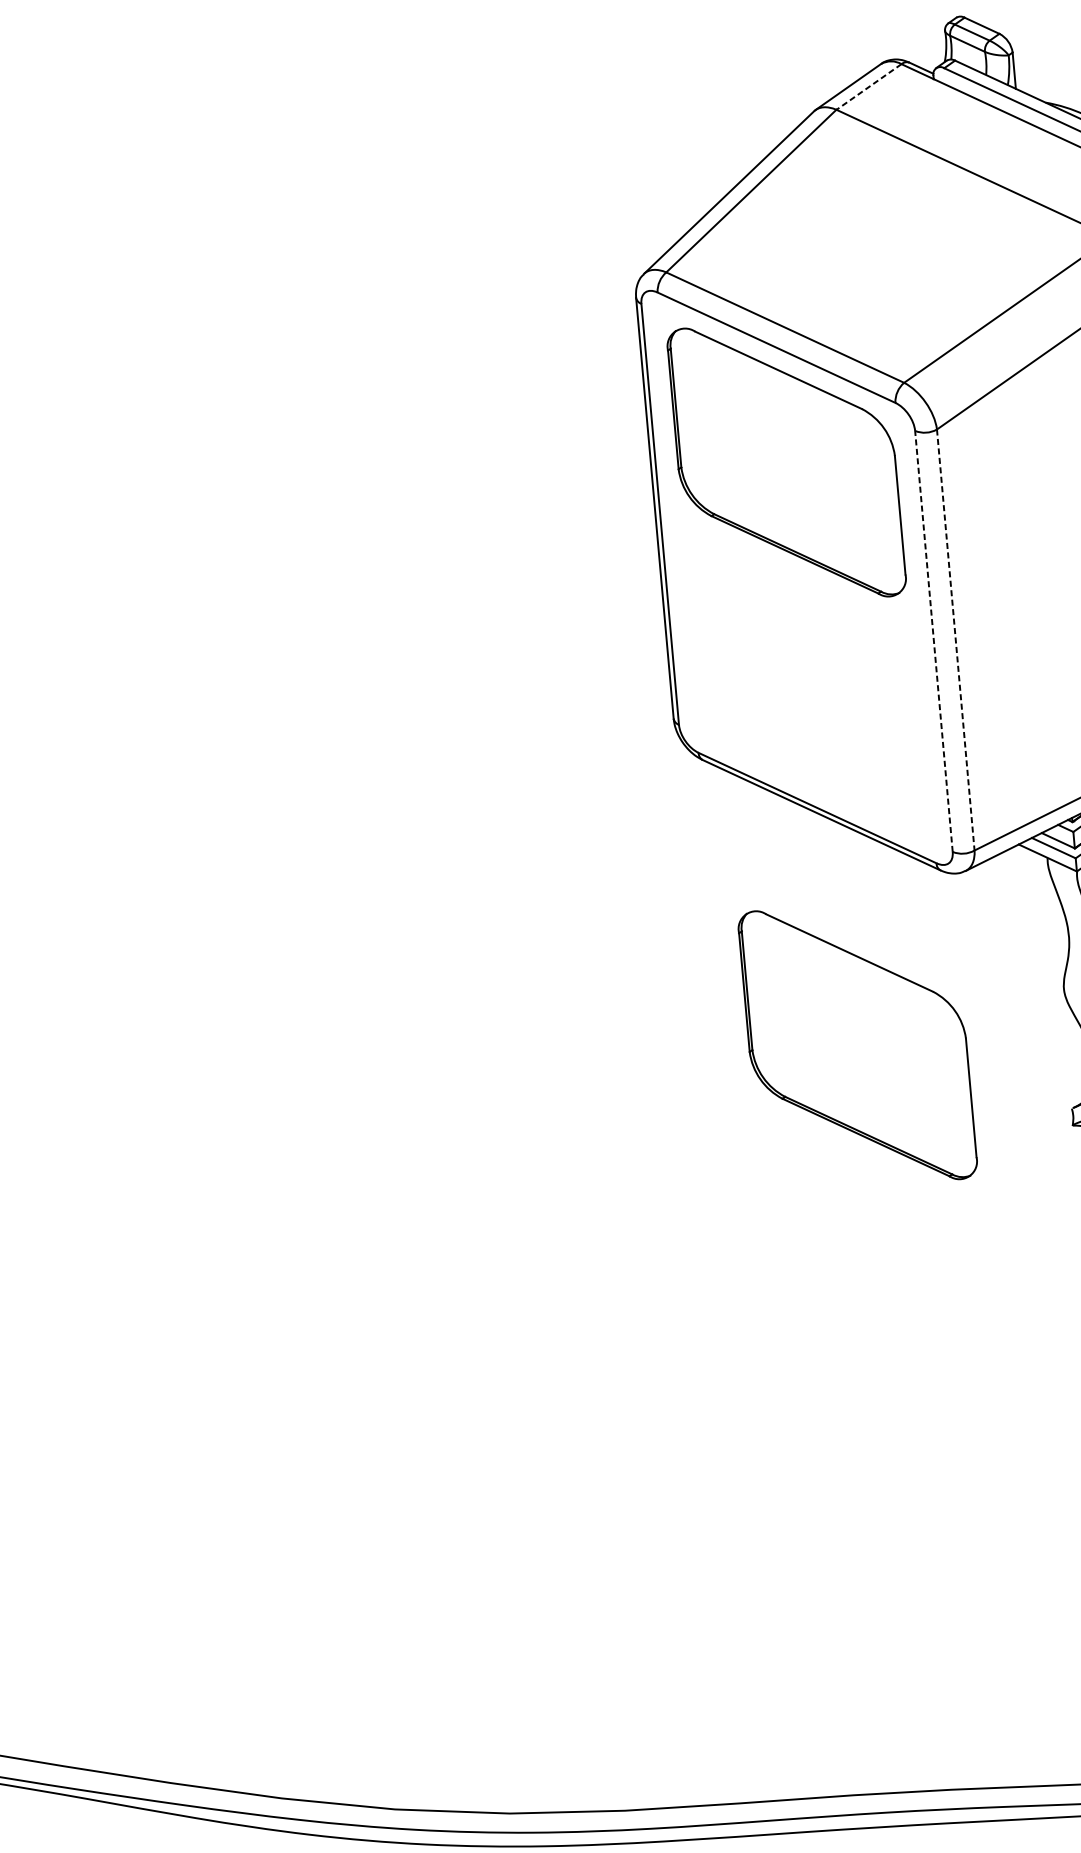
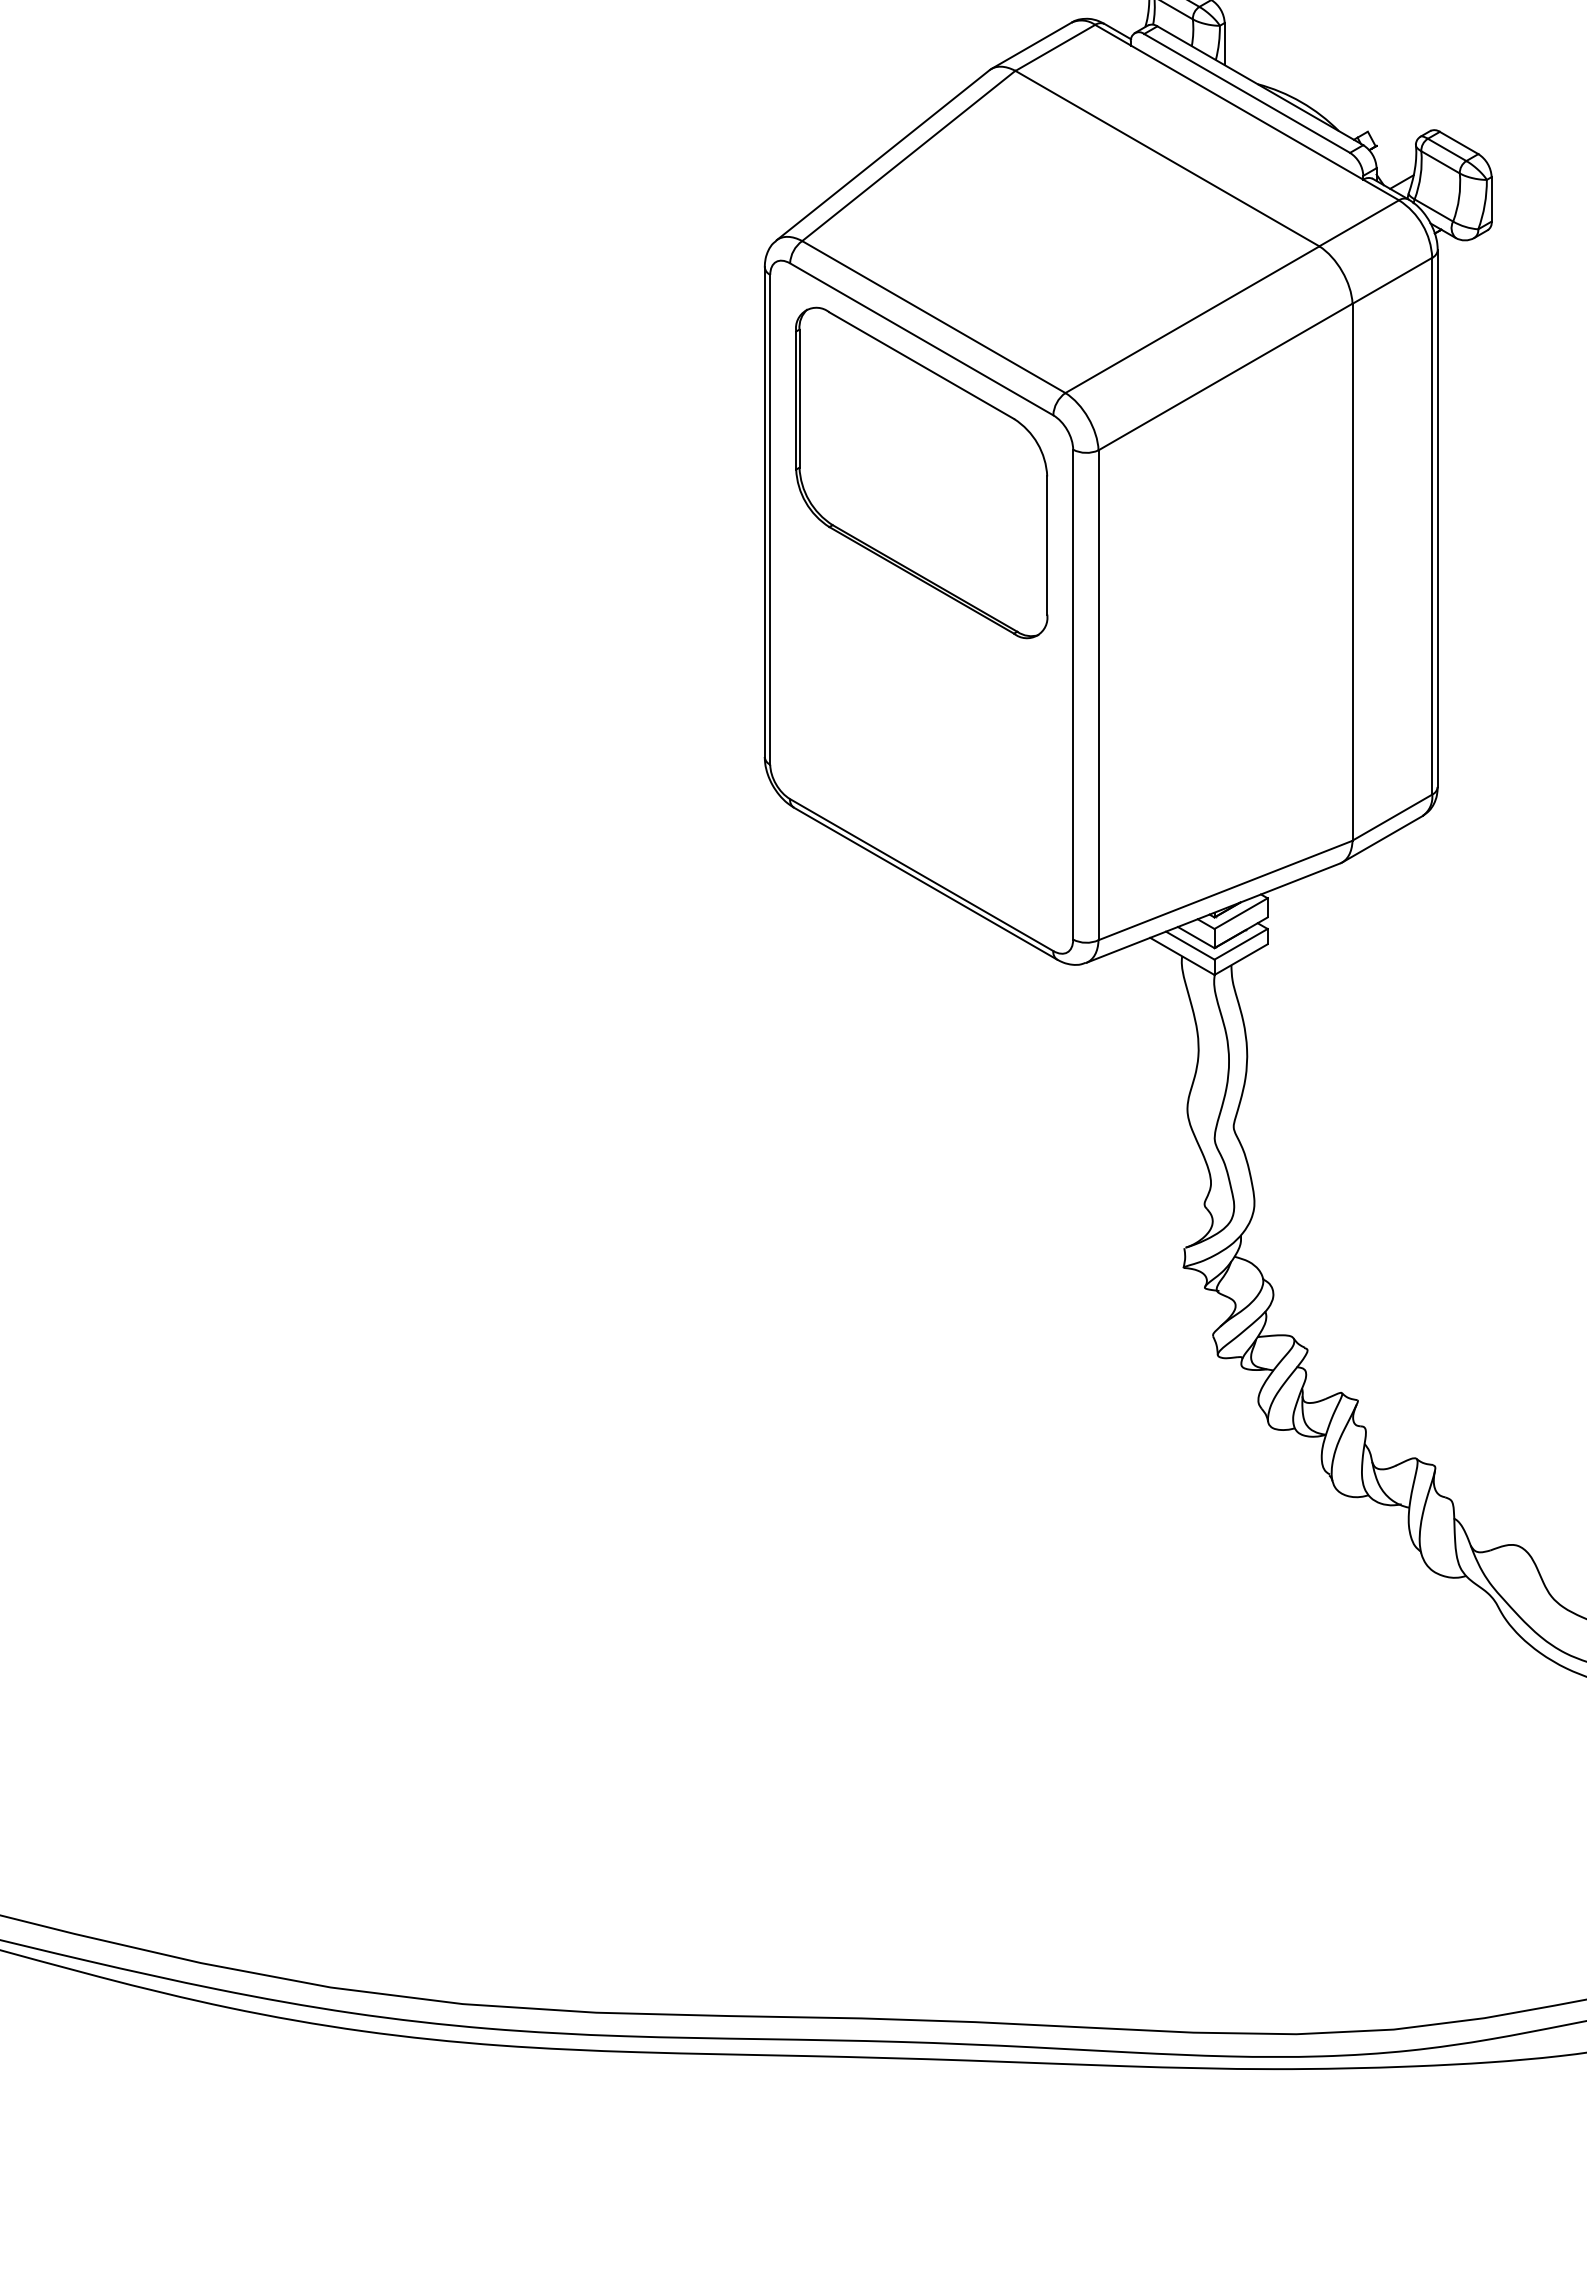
line: (868, 87) -> (1054, 48), dashed -> solid
line: (955, 640) -> (1098, 695), dashed -> solid
line: (934, 641) -> (1073, 694), dashed -> solid
part: (857, 1044) -> (943, 1152), removed

